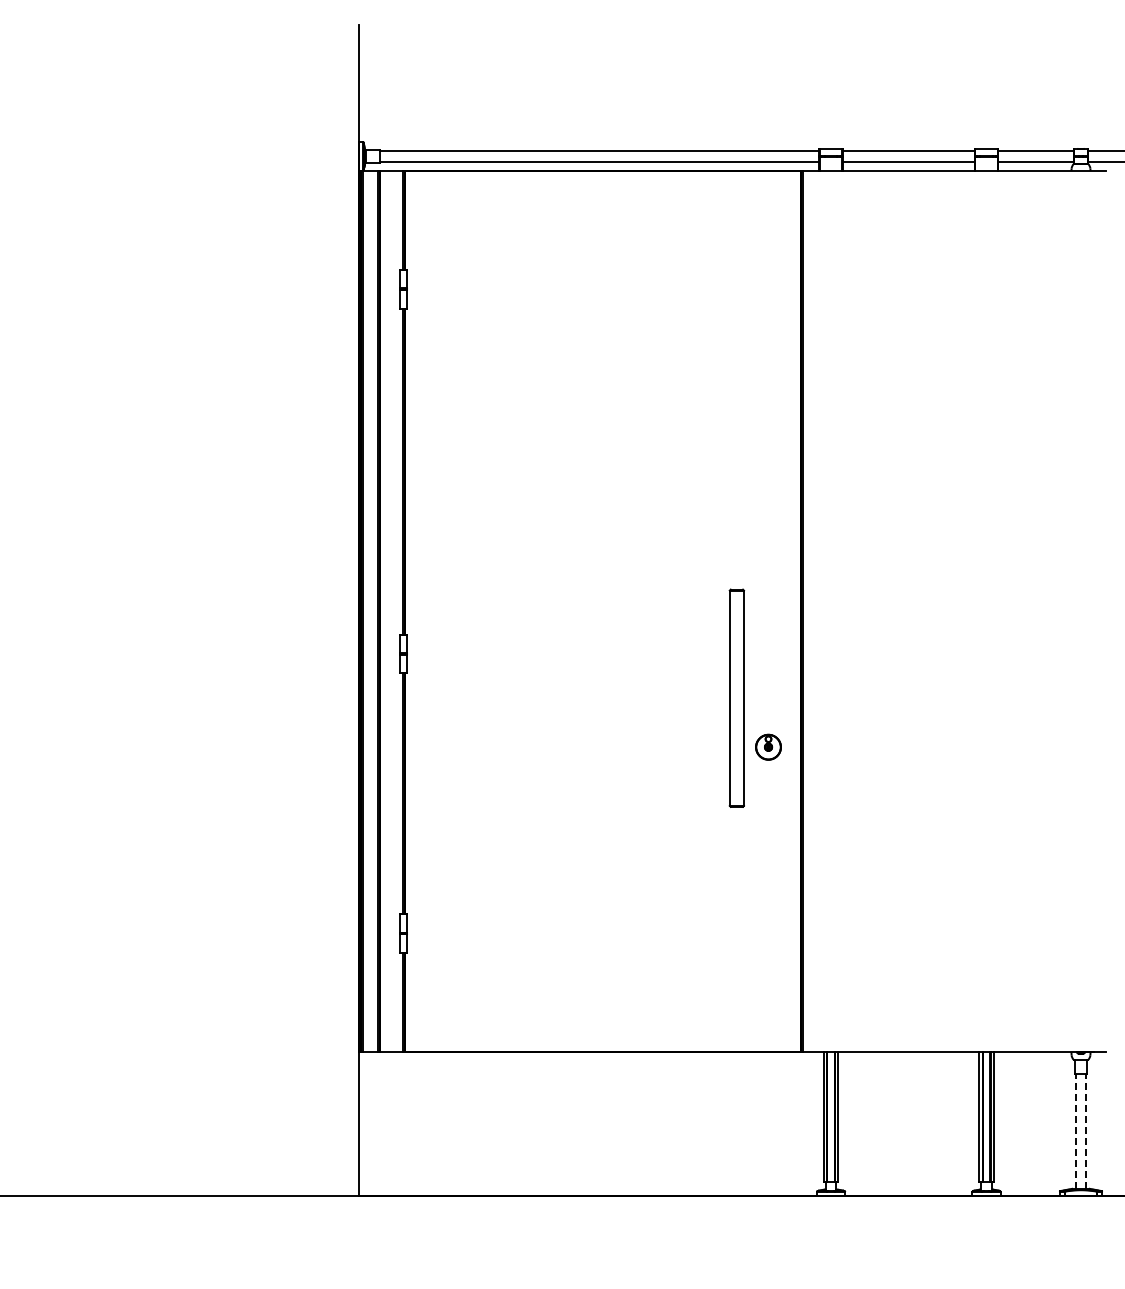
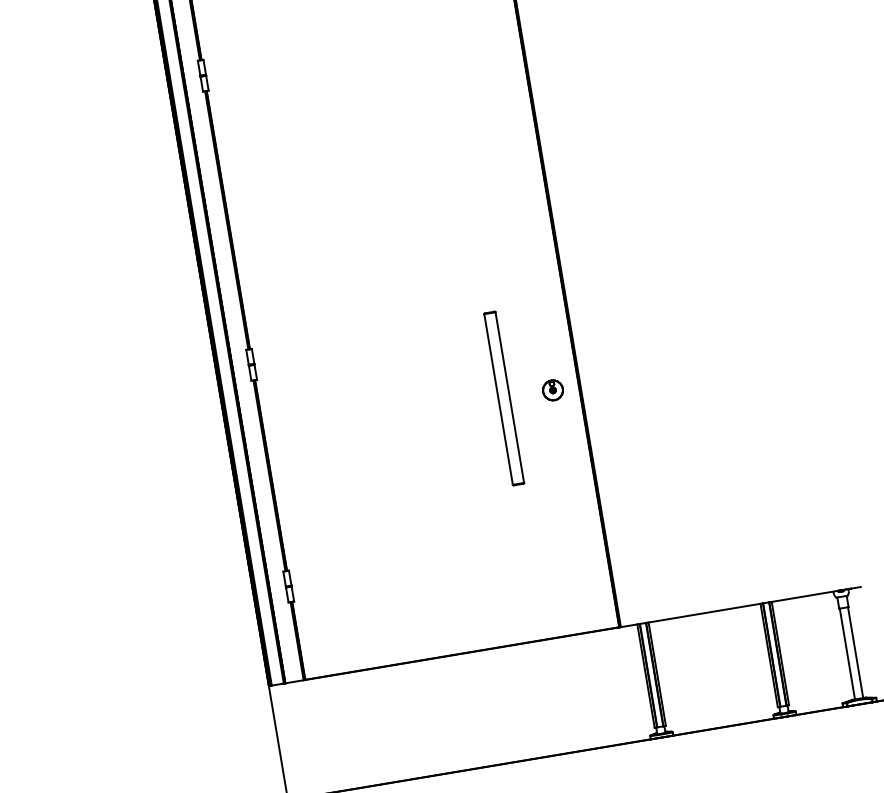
part: (736, 697) -> (503, 398), moved
line: (1075, 1130) -> (847, 653), dashed -> solid
line: (1086, 1130) -> (855, 651), dashed -> solid

